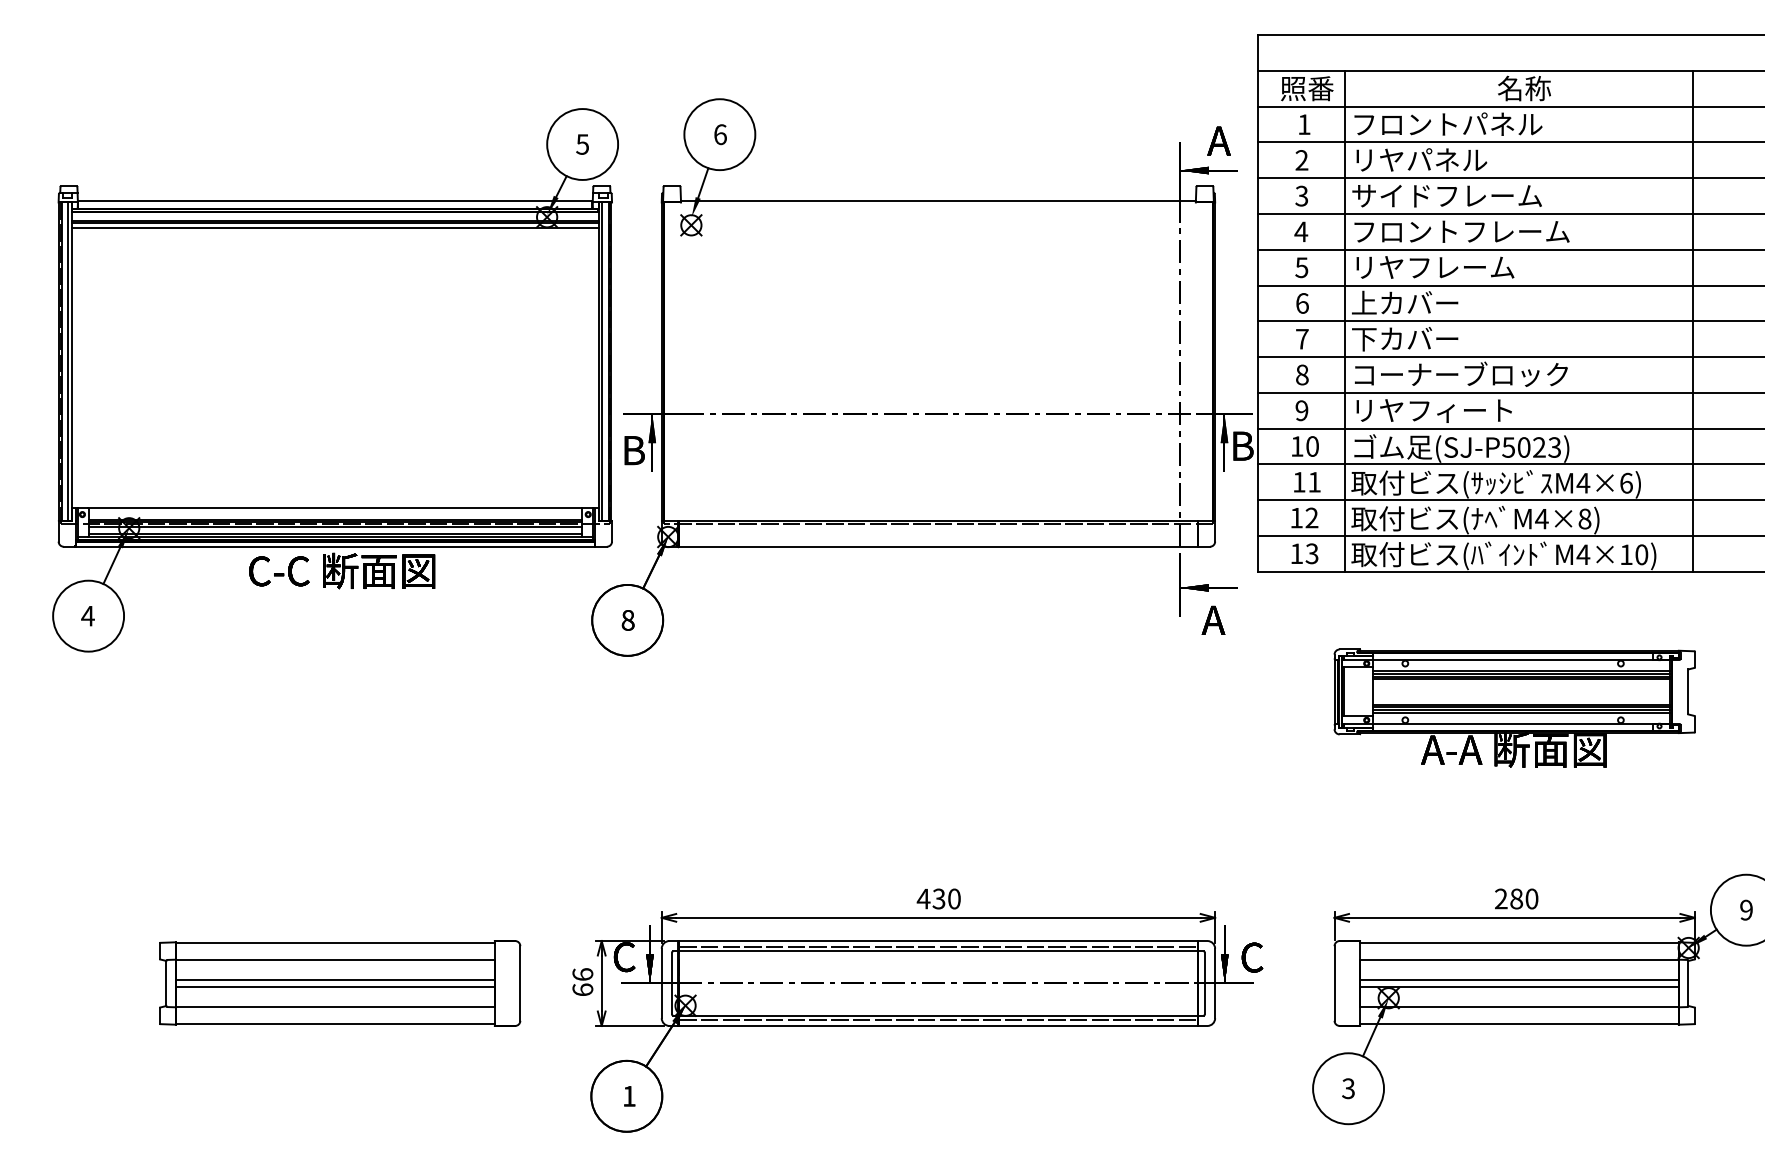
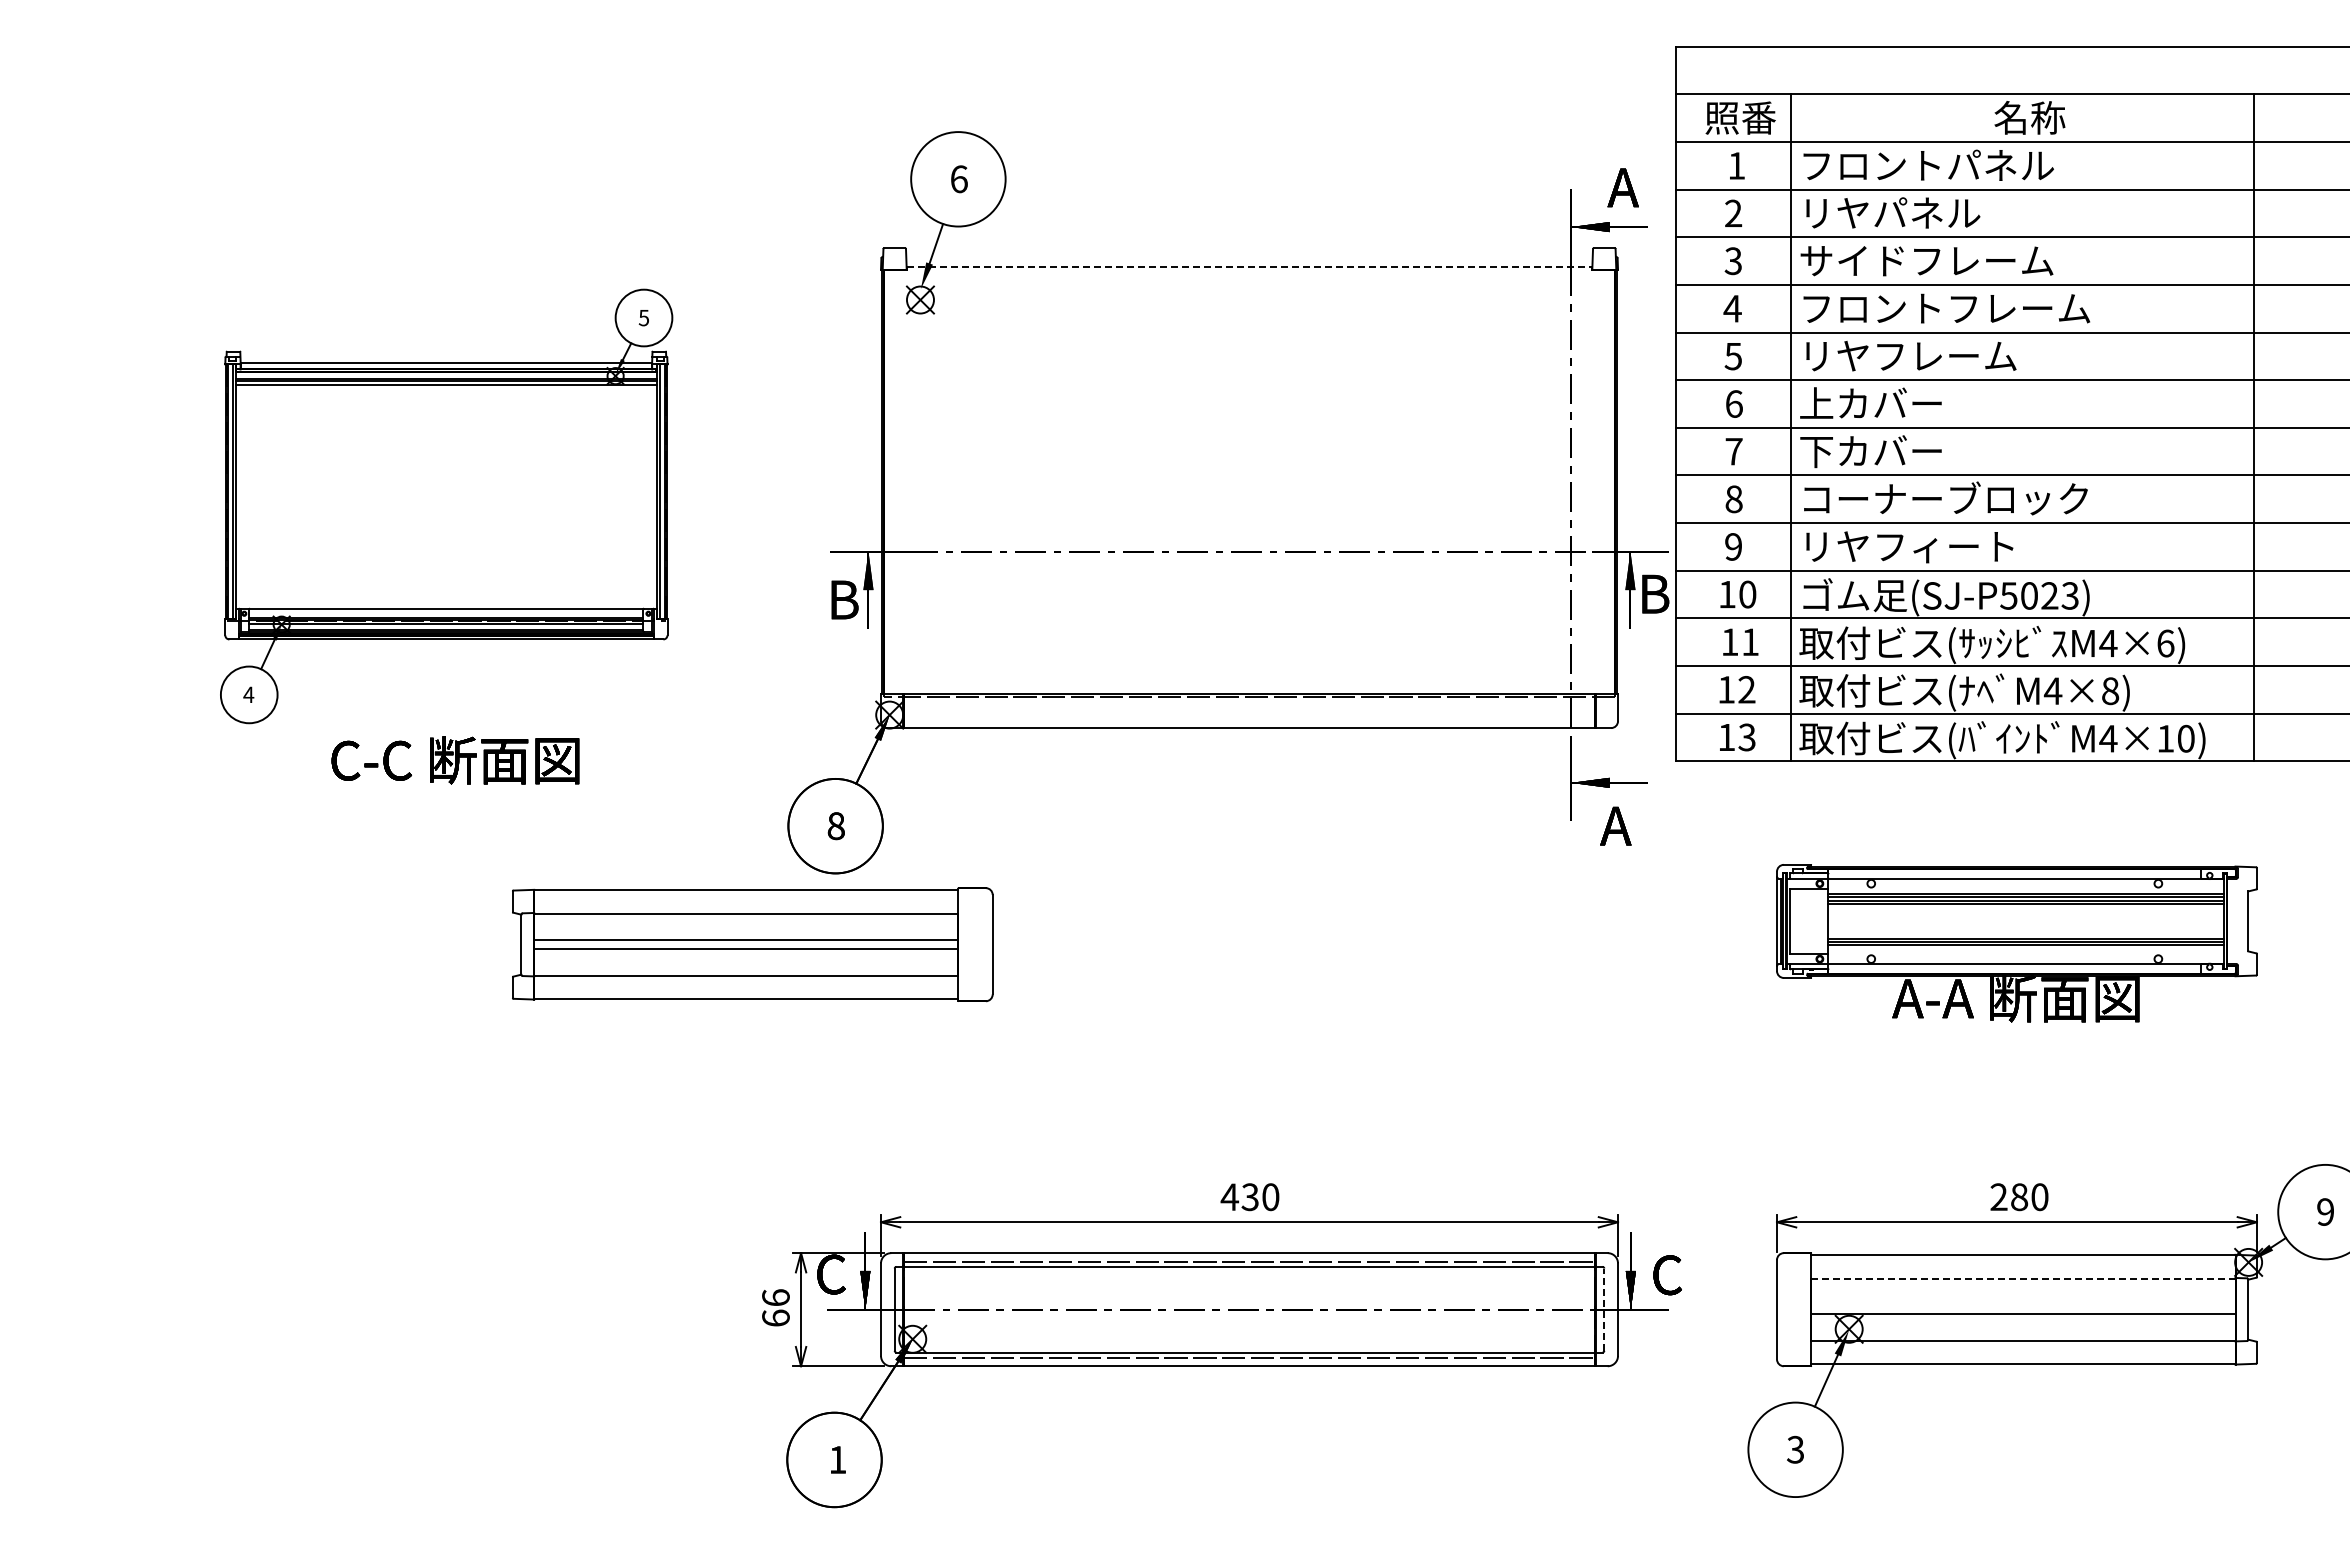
line: (939, 200) -> (1250, 267), solid -> dashed
part: (335, 380) -> (446, 506), size x0.6
line: (1521, 712) -> (2025, 948), removed
line: (1519, 960) -> (2023, 1278), solid -> dashed
line: (1519, 979) -> (2023, 1304), removed
part: (339, 983) -> (752, 944), moved
line: (1205, 983) -> (1604, 1309), solid -> dashed

